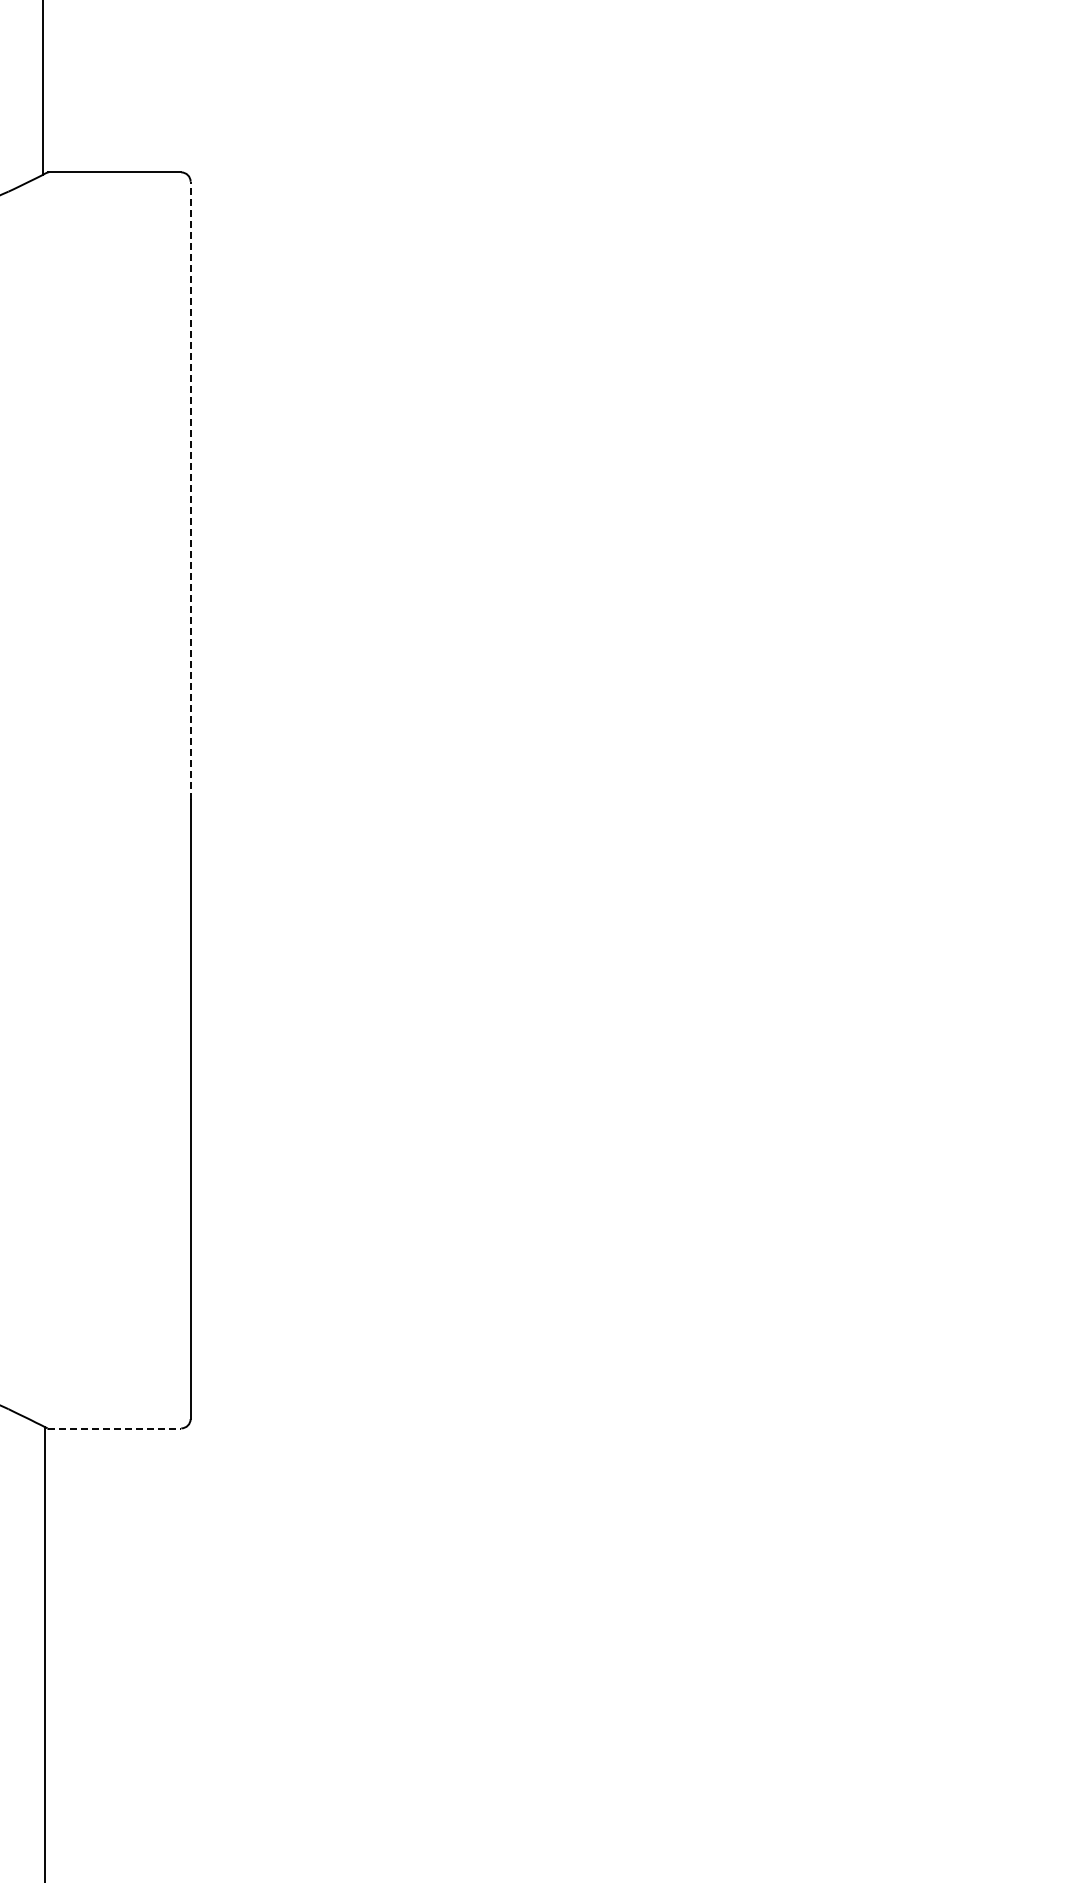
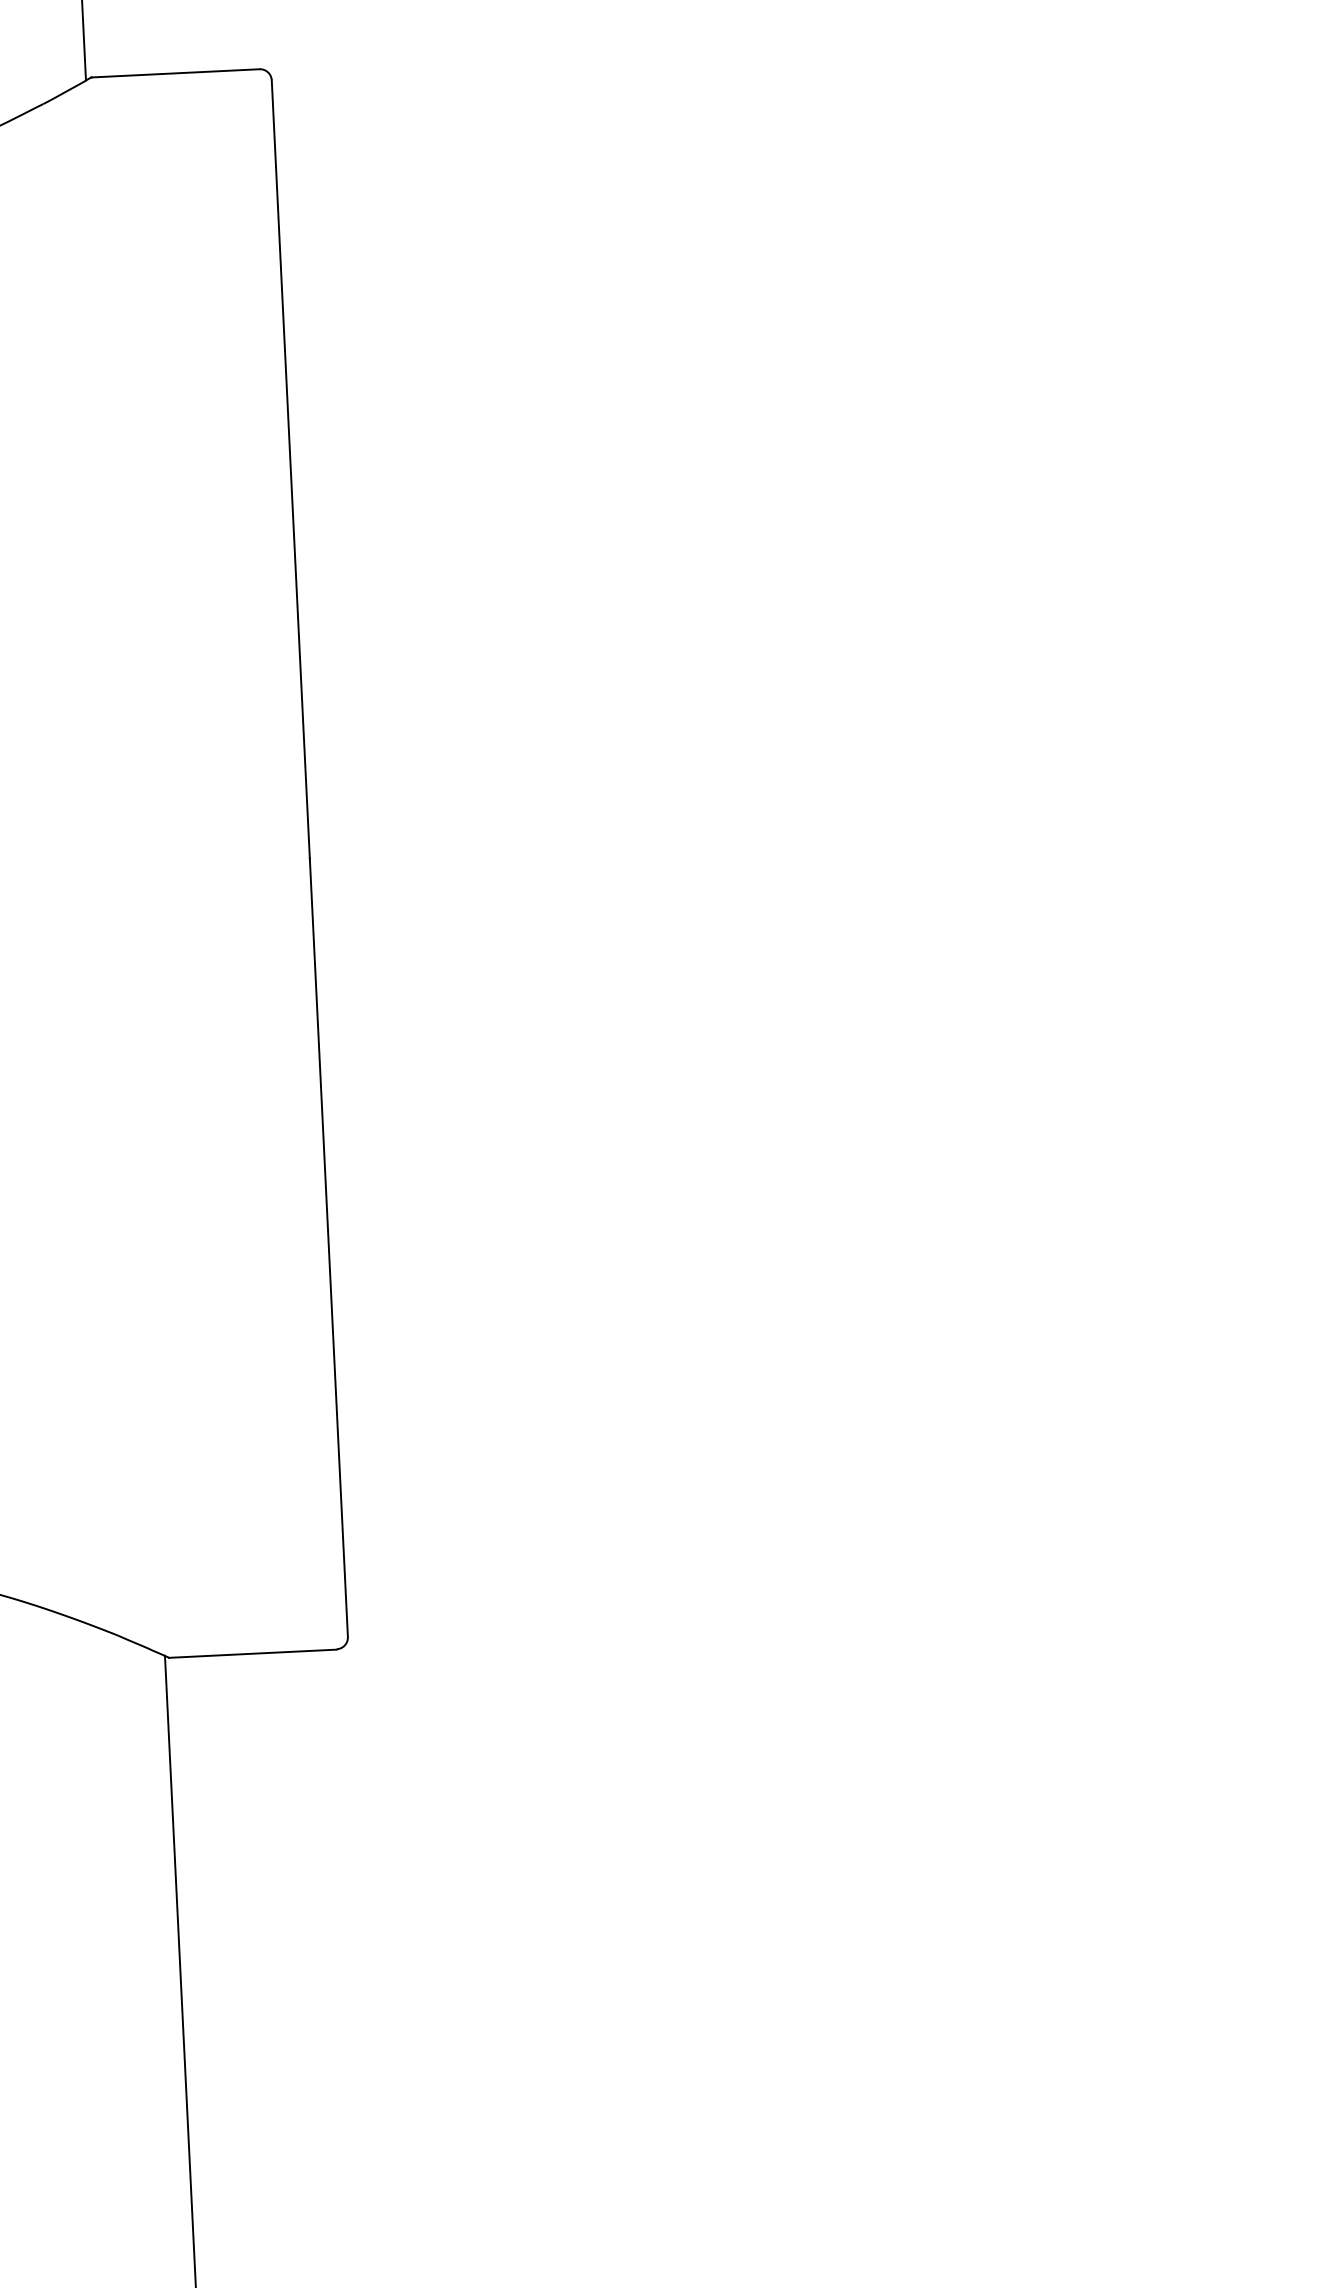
line: (190, 490) -> (290, 468), dashed -> solid
line: (114, 1428) -> (252, 1653), dashed -> solid

